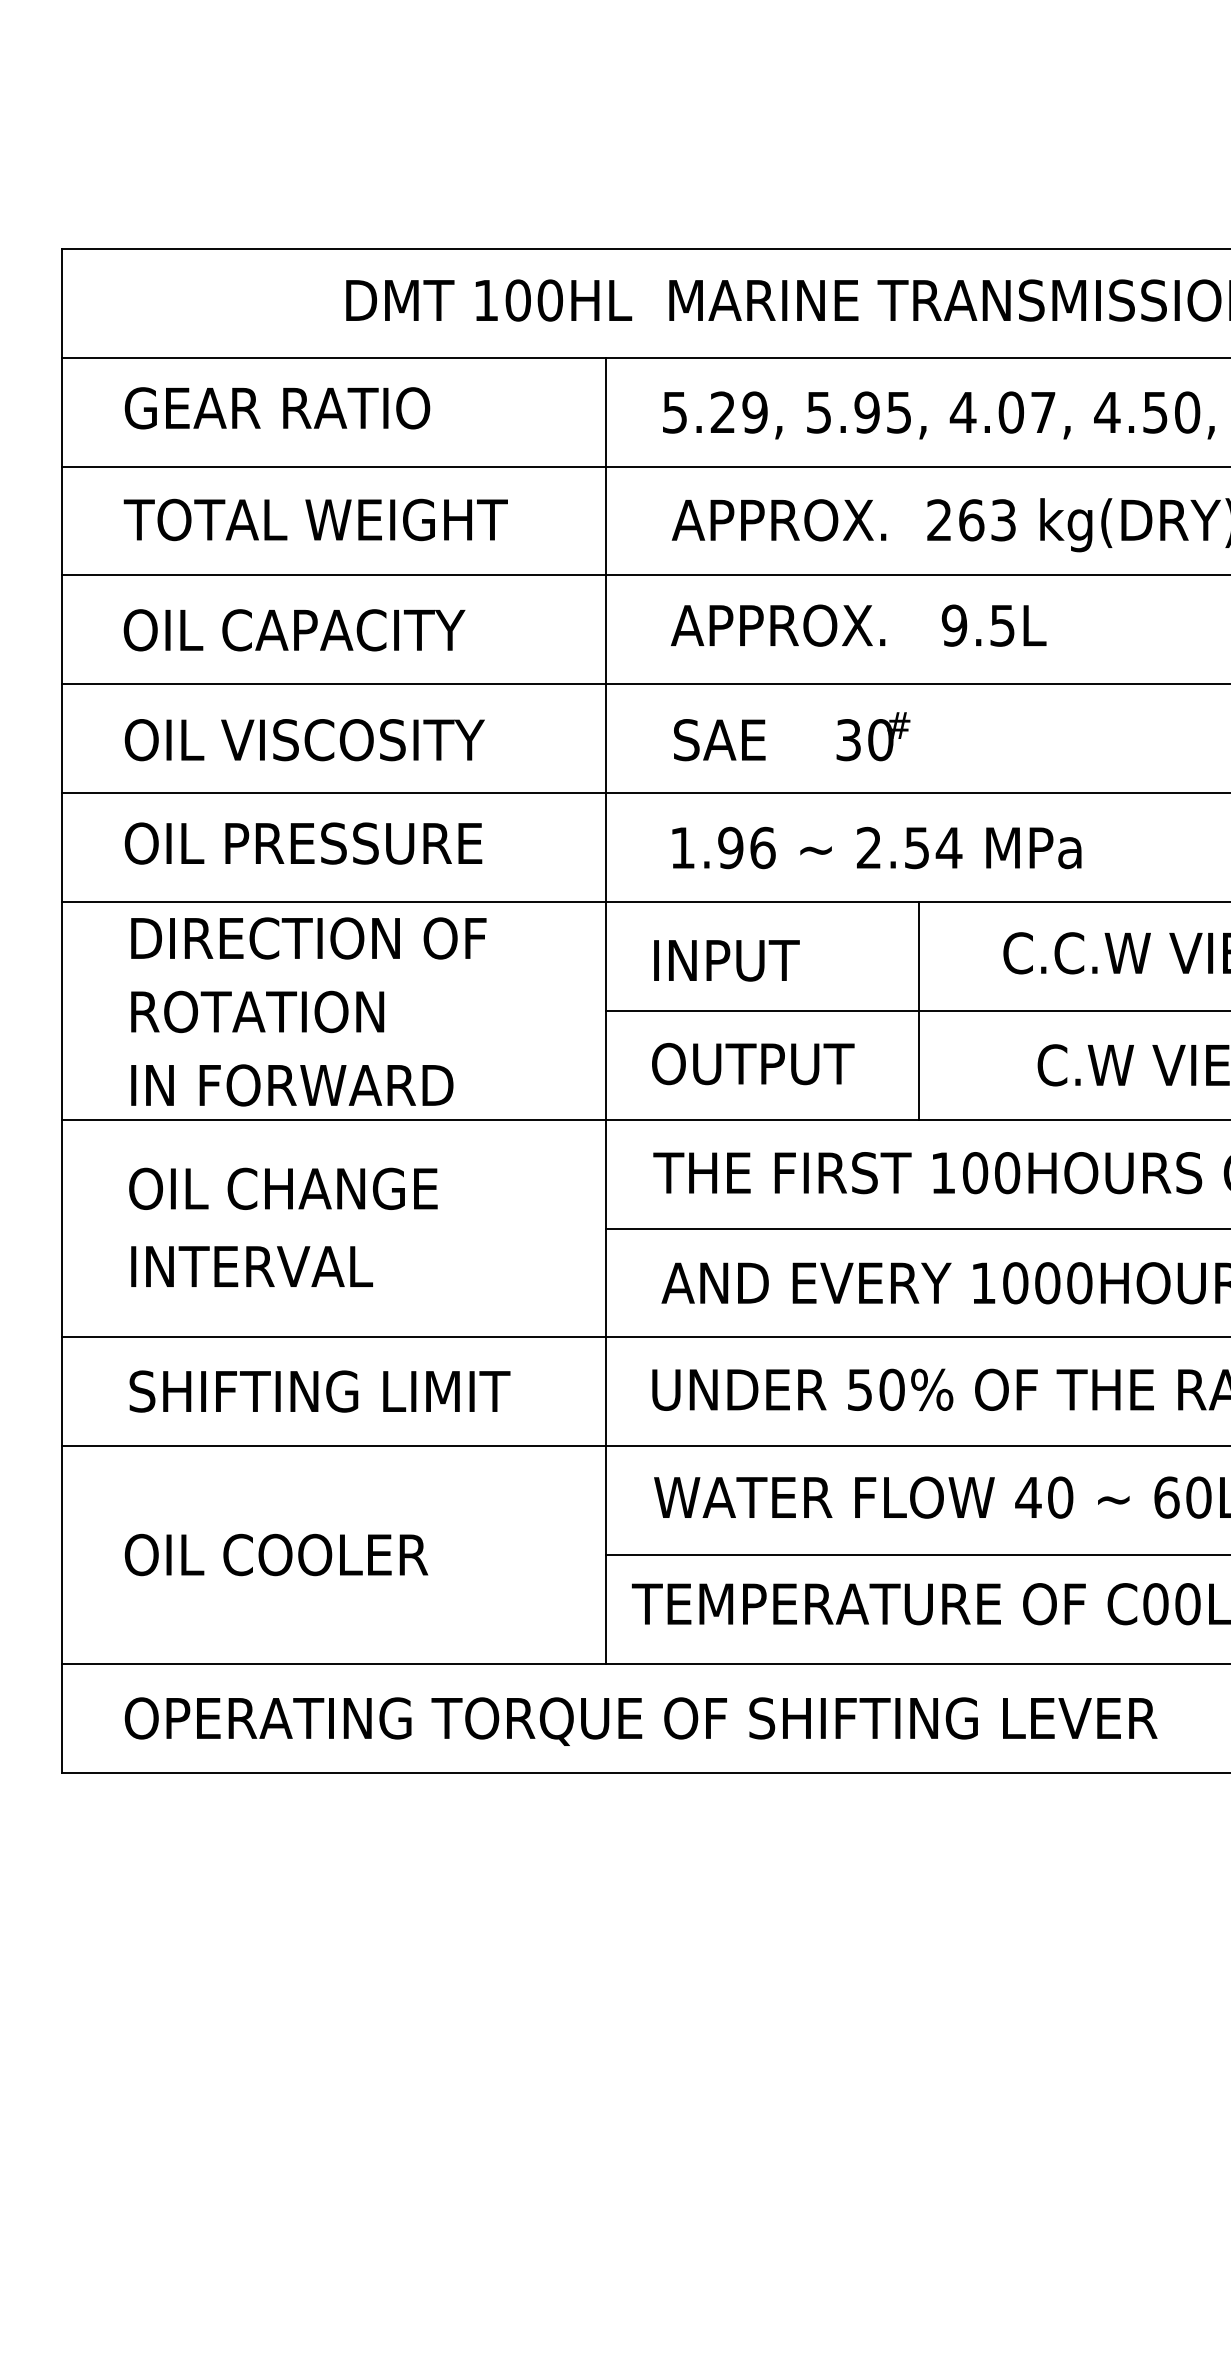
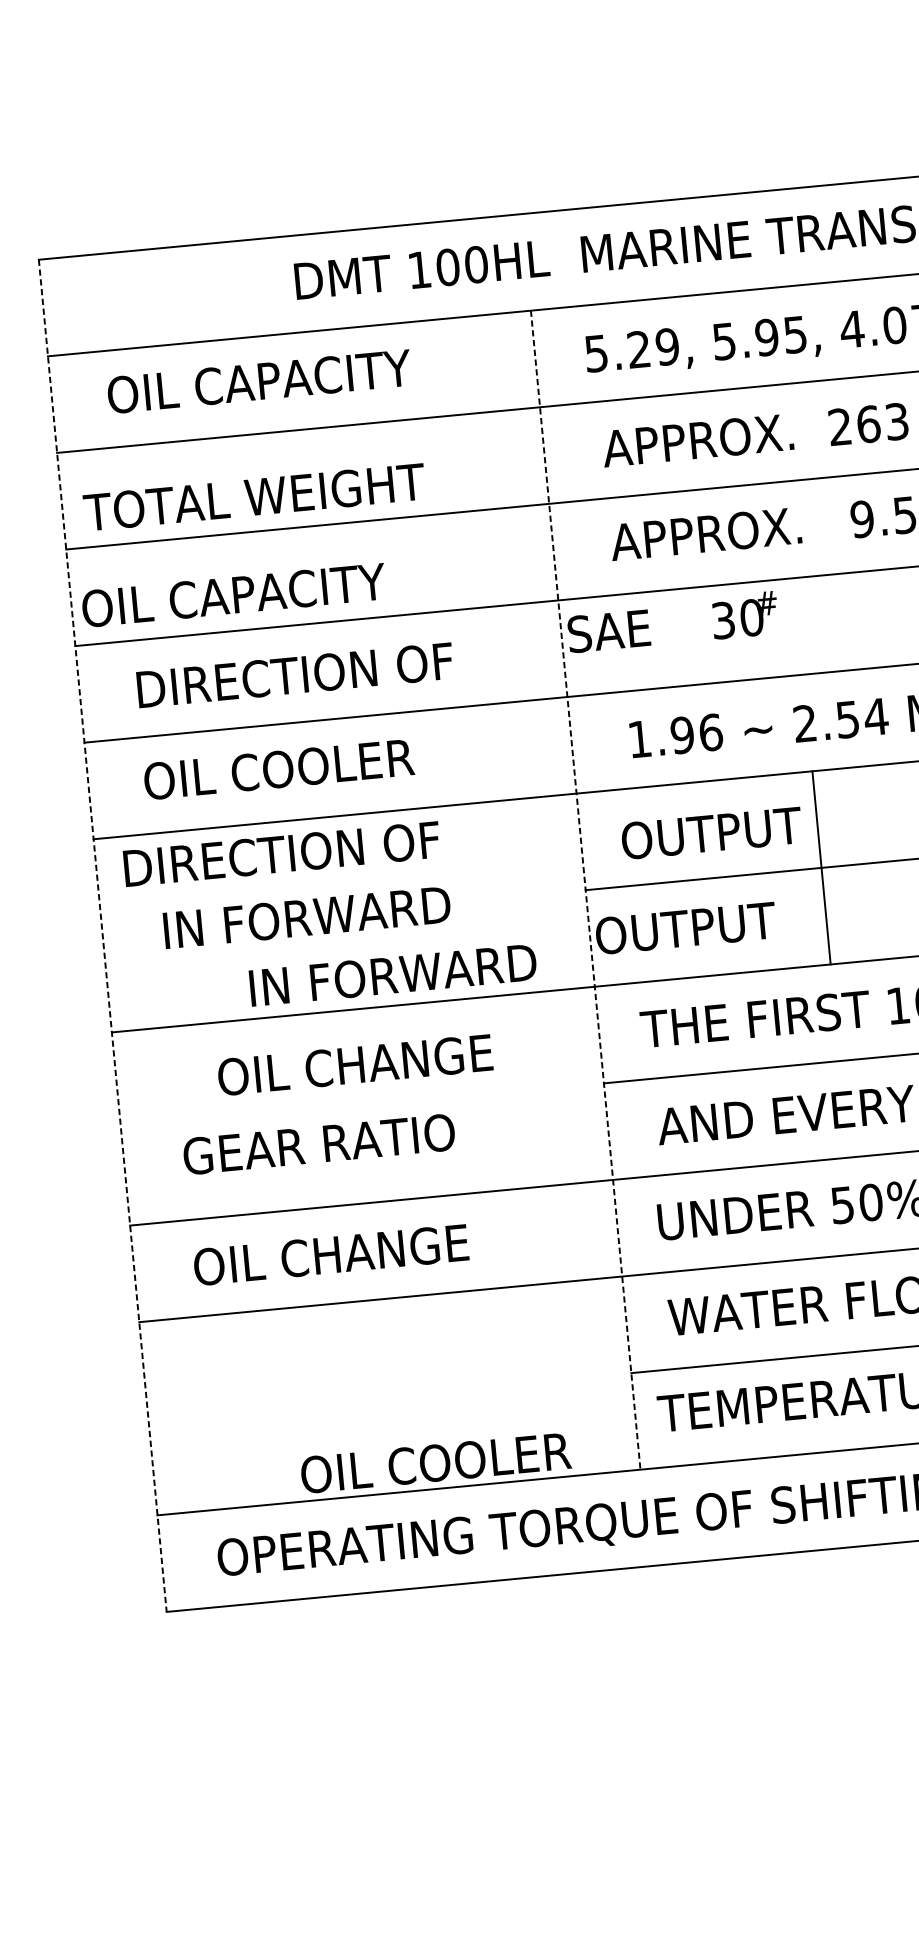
text: (298, 408) -> (262, 381), GEAR RATIO -> OIL CAPACITY
text: (315, 519) -> (254, 496), moved
text: (294, 630) -> (233, 595), moved
text: (792, 736) -> (673, 622), moved
text: (304, 740) -> (295, 675), OIL VISCOSITY -> DIRECTION OF
text: (352, 843) -> (346, 763), OIL PRESSURE -> OIL COOLER
text: (308, 938) -> (281, 854), moved
text: (753, 960) -> (712, 833), INPUT -> OUTPUT
line: (919, 1010) -> (821, 867), moved
line: (61, 1011) -> (102, 936), solid -> dashed
text: (294, 1011) -> (309, 916), ROTATION -> IN FORWARD
line: (606, 1011) -> (585, 890), solid -> dashed
text: (753, 1064) -> (686, 928), moved
text: (292, 1085) -> (393, 975), moved
text: (283, 1188) -> (355, 1064), moved
text: (281, 1266) -> (318, 1144), INTERVAL -> GEAR RATIO
text: (319, 1391) -> (363, 1252), SHIFTING LIMIT -> OIL CHANGE
text: (276, 1554) -> (435, 1462), moved

